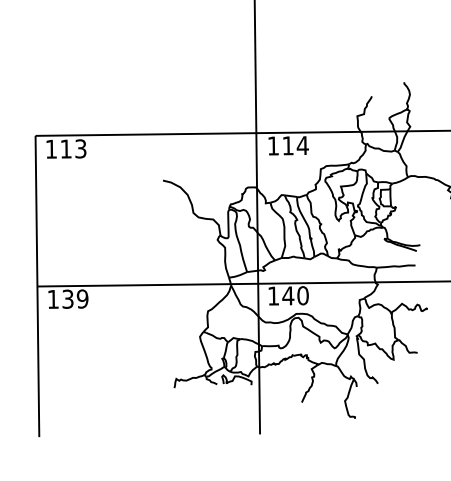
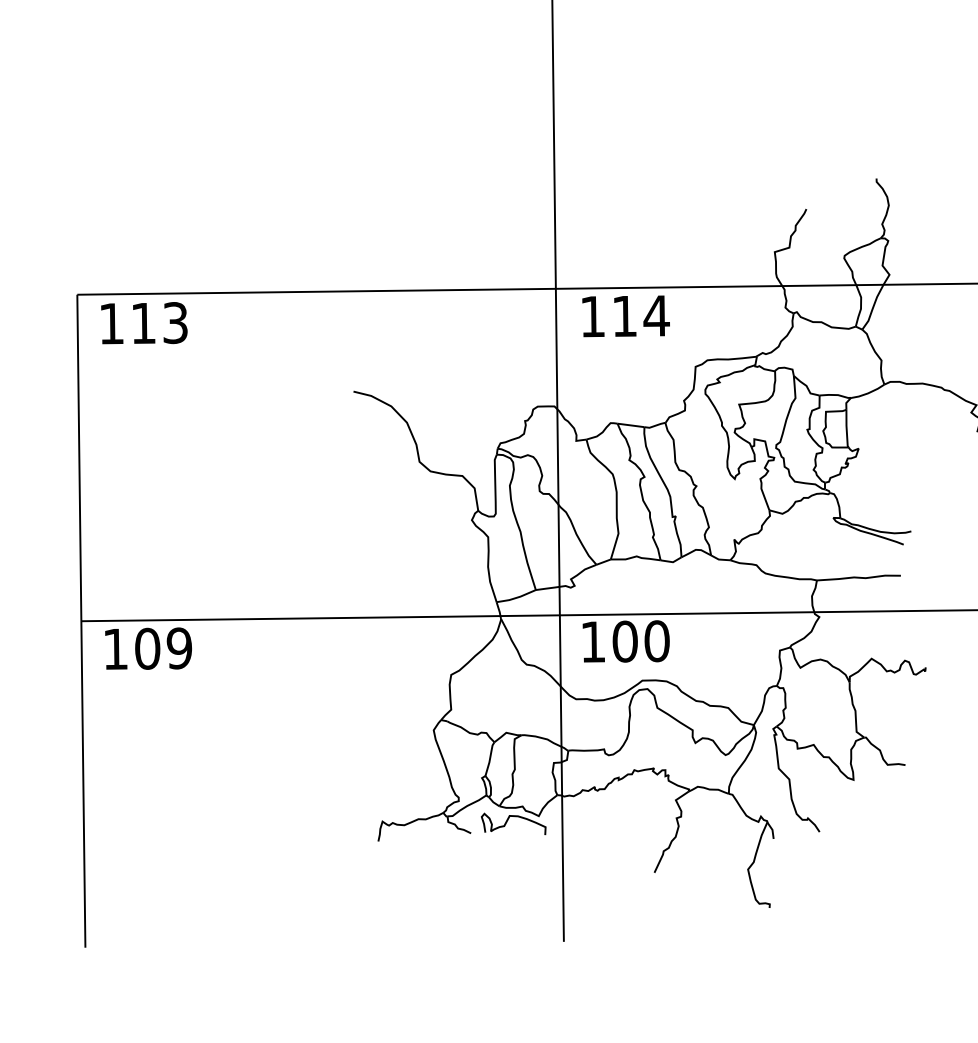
text: (288, 295) -> (625, 640), 140 -> 100
text: (67, 298) -> (146, 647), 139 -> 109

